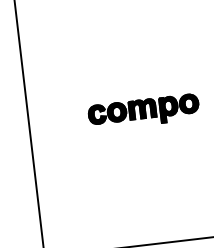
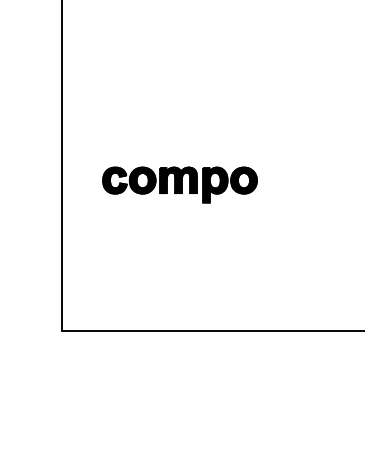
part: (143, 112) -> (179, 184), moved

